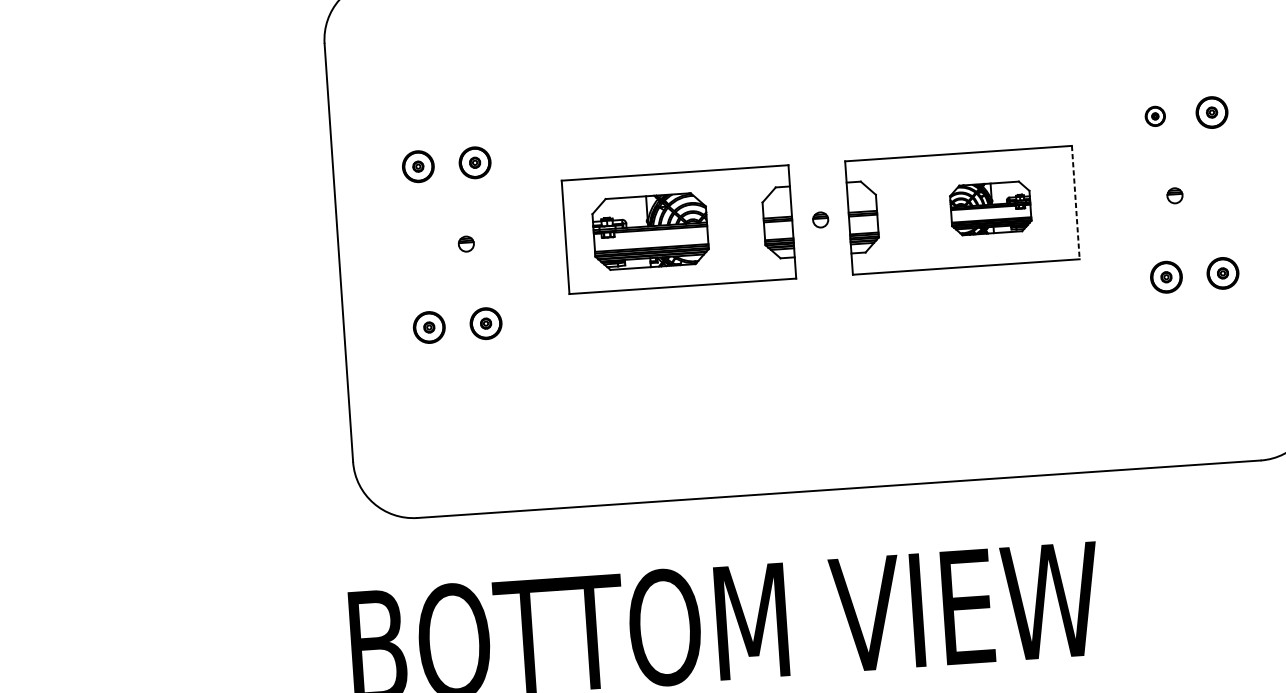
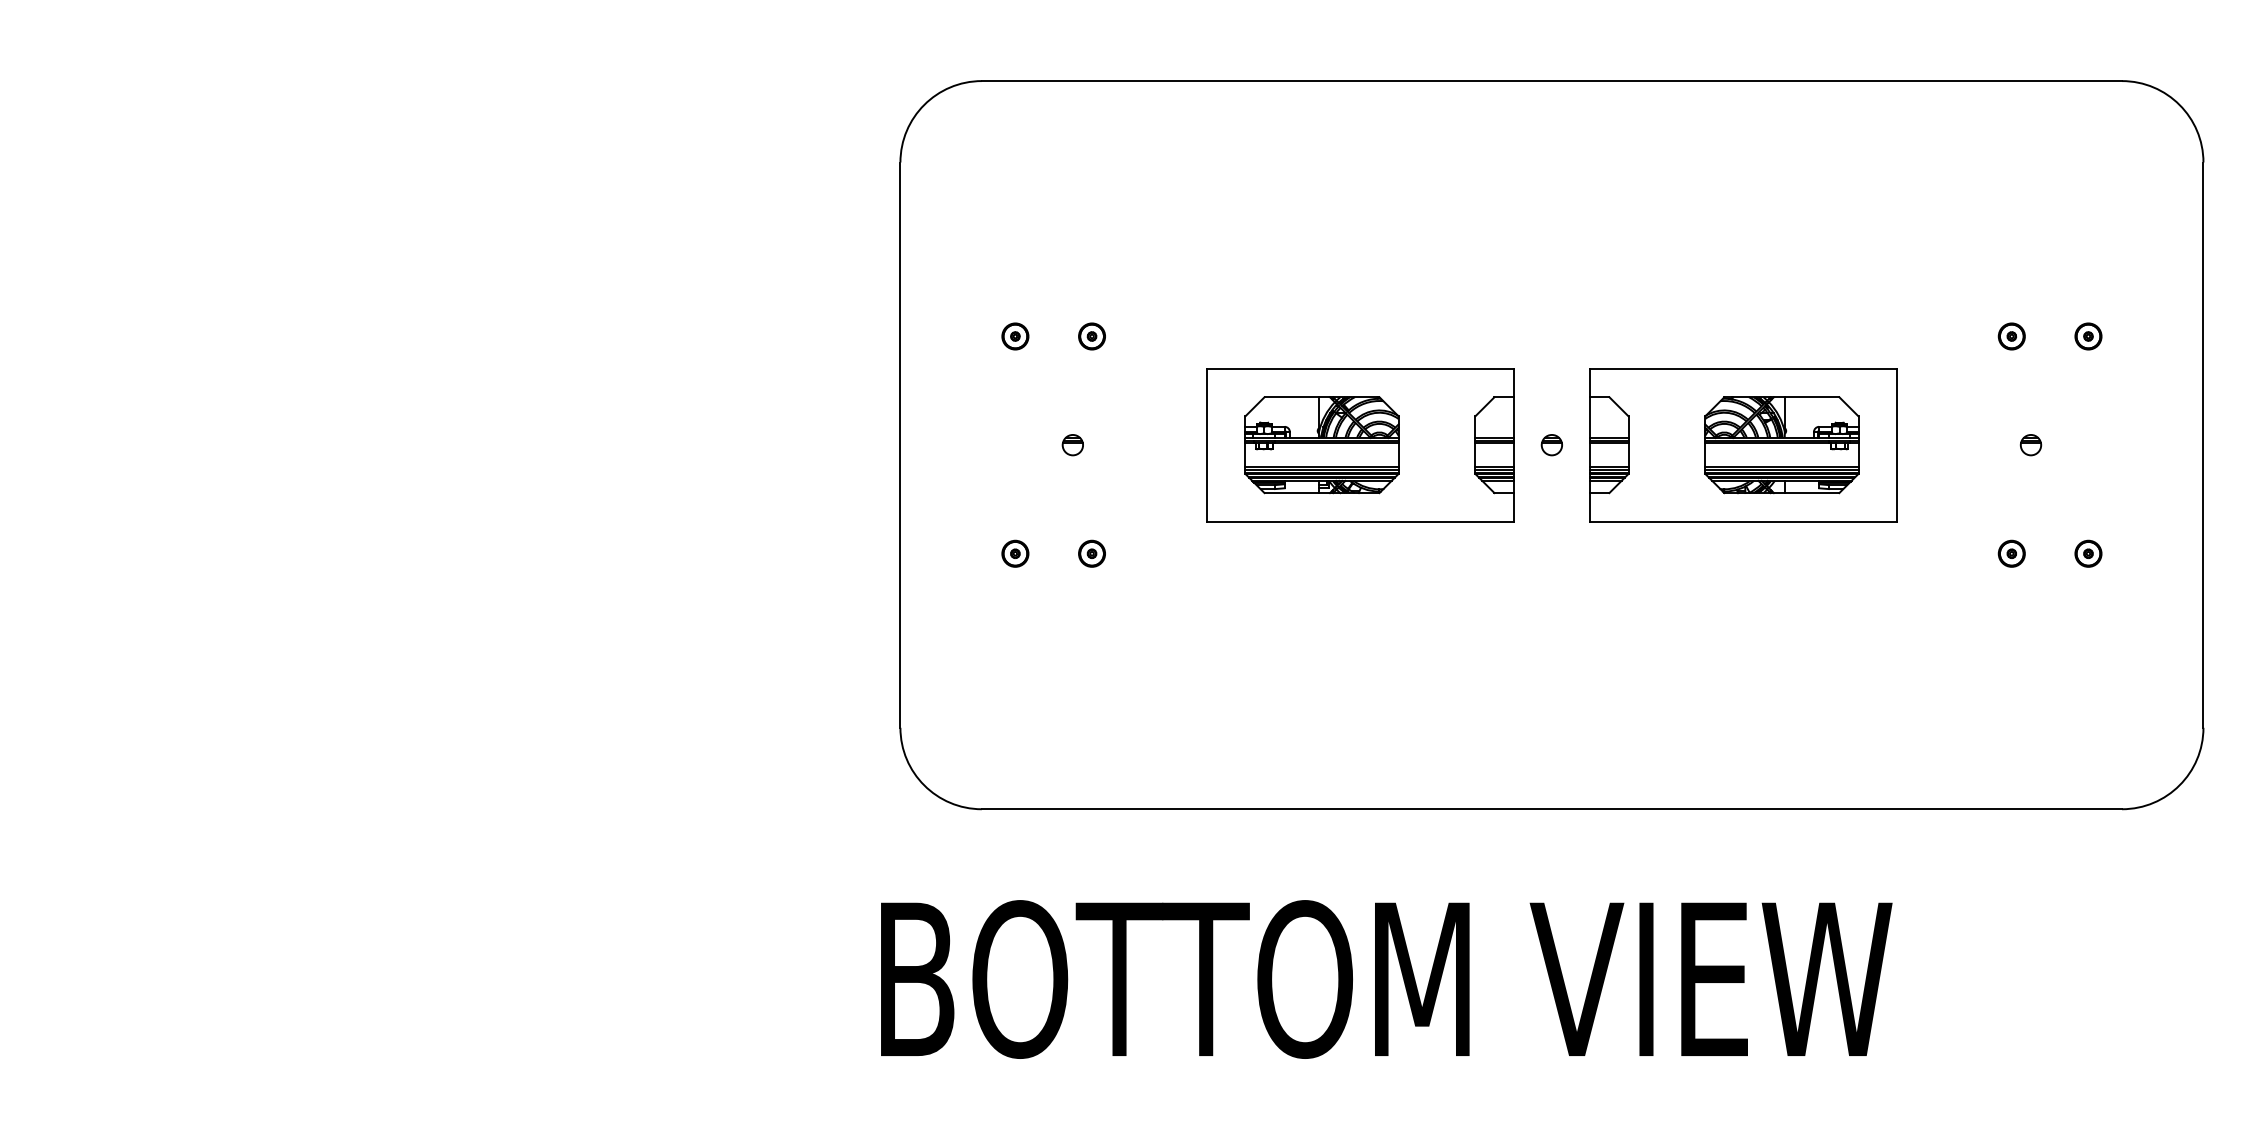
part: (1212, 112) -> (2088, 336), size x0.62
part: (474, 162) -> (1091, 336), size x0.62
part: (418, 166) -> (1015, 336), size x0.62
line: (1075, 202) -> (1896, 445), dashed -> solid
part: (990, 208) -> (1781, 445), size x1.43
part: (1222, 273) -> (2088, 553), size x0.62
part: (1166, 276) -> (2011, 553), size x0.62
part: (485, 323) -> (1091, 553), size x0.62
part: (429, 327) -> (1015, 553), size x0.62

